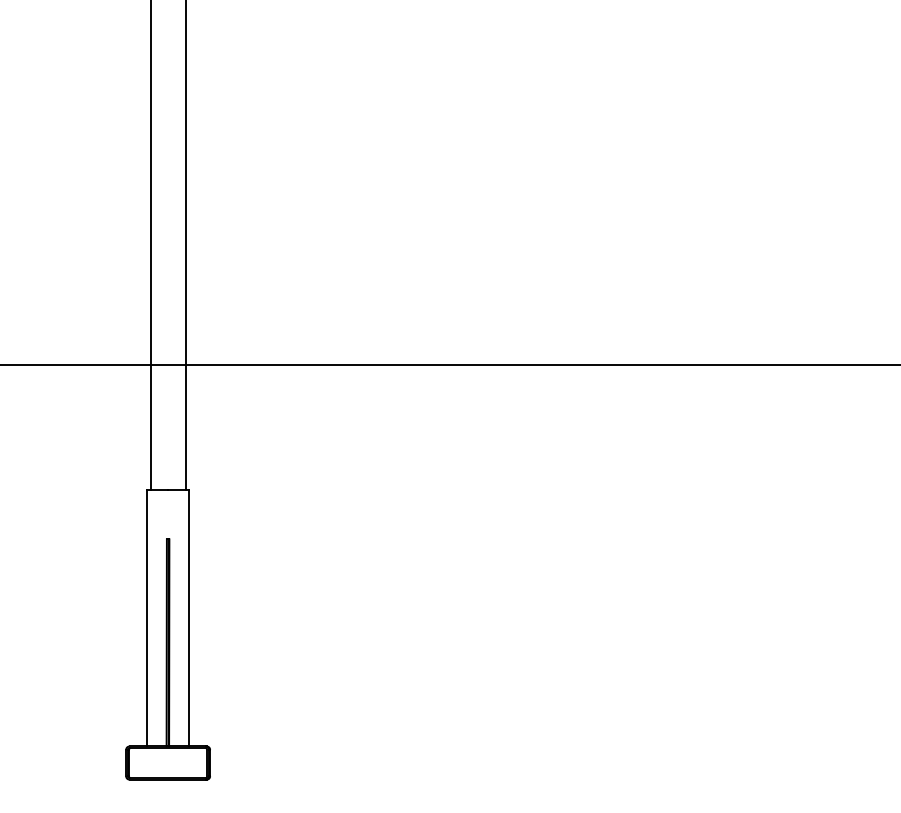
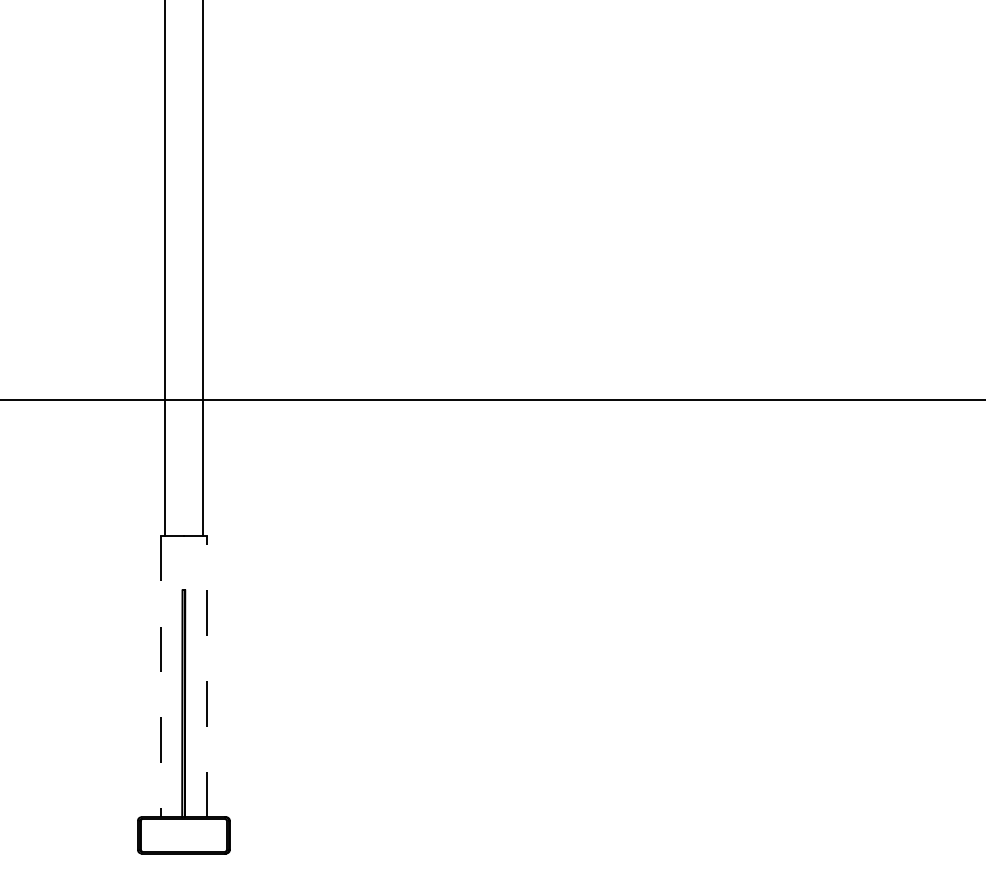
line: (147, 617) -> (161, 676), solid -> dashed
line: (188, 617) -> (206, 676), solid -> dashed

